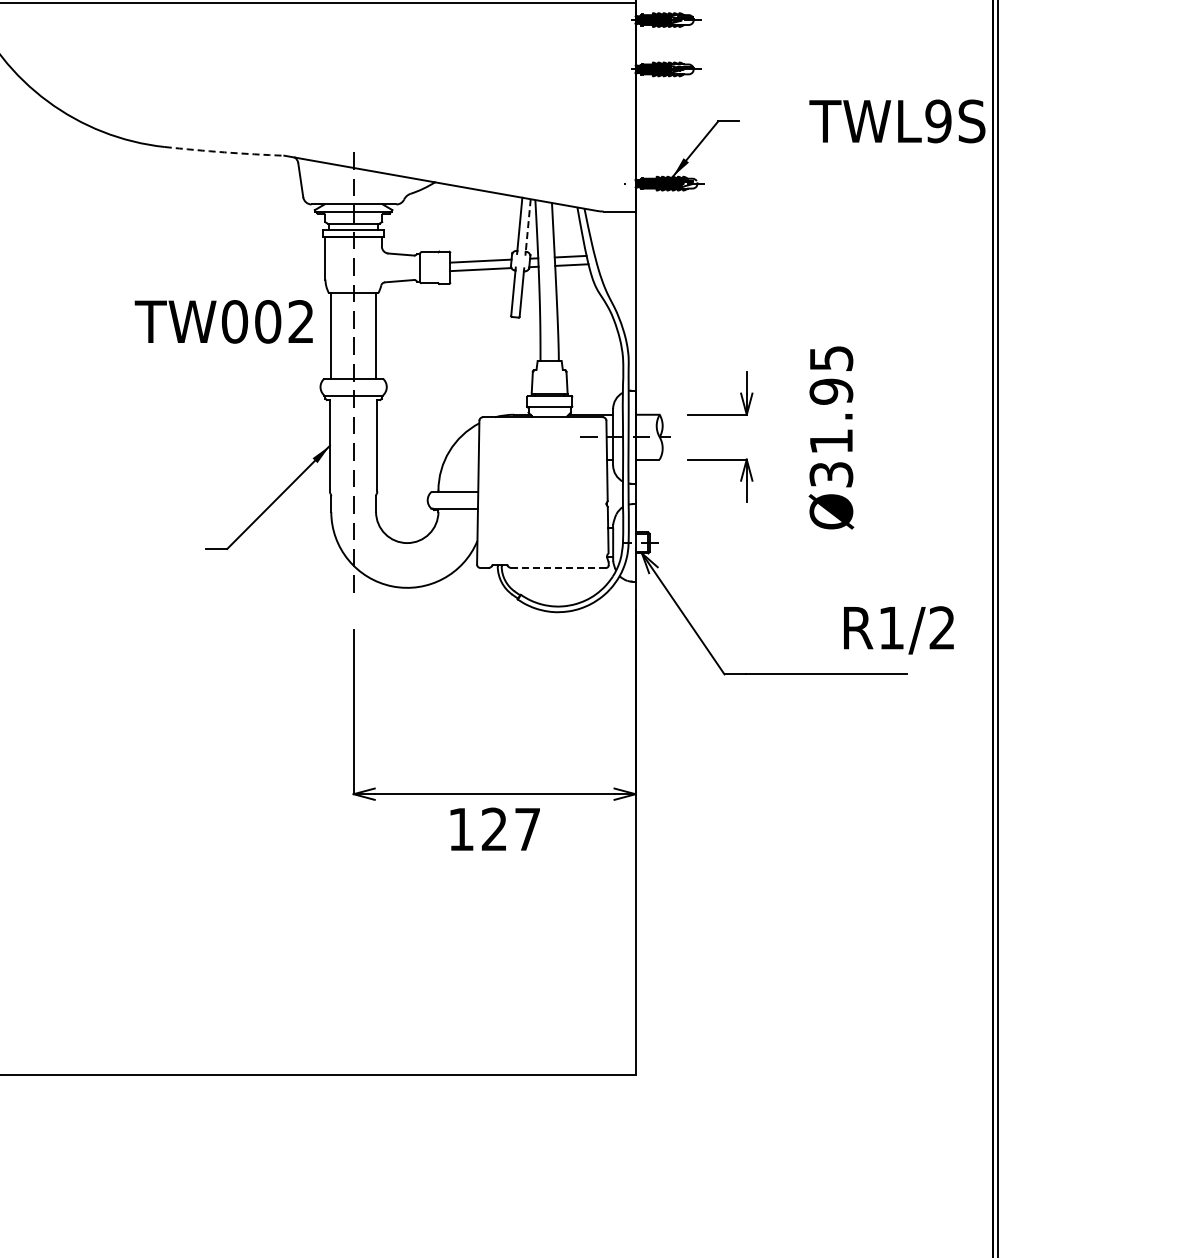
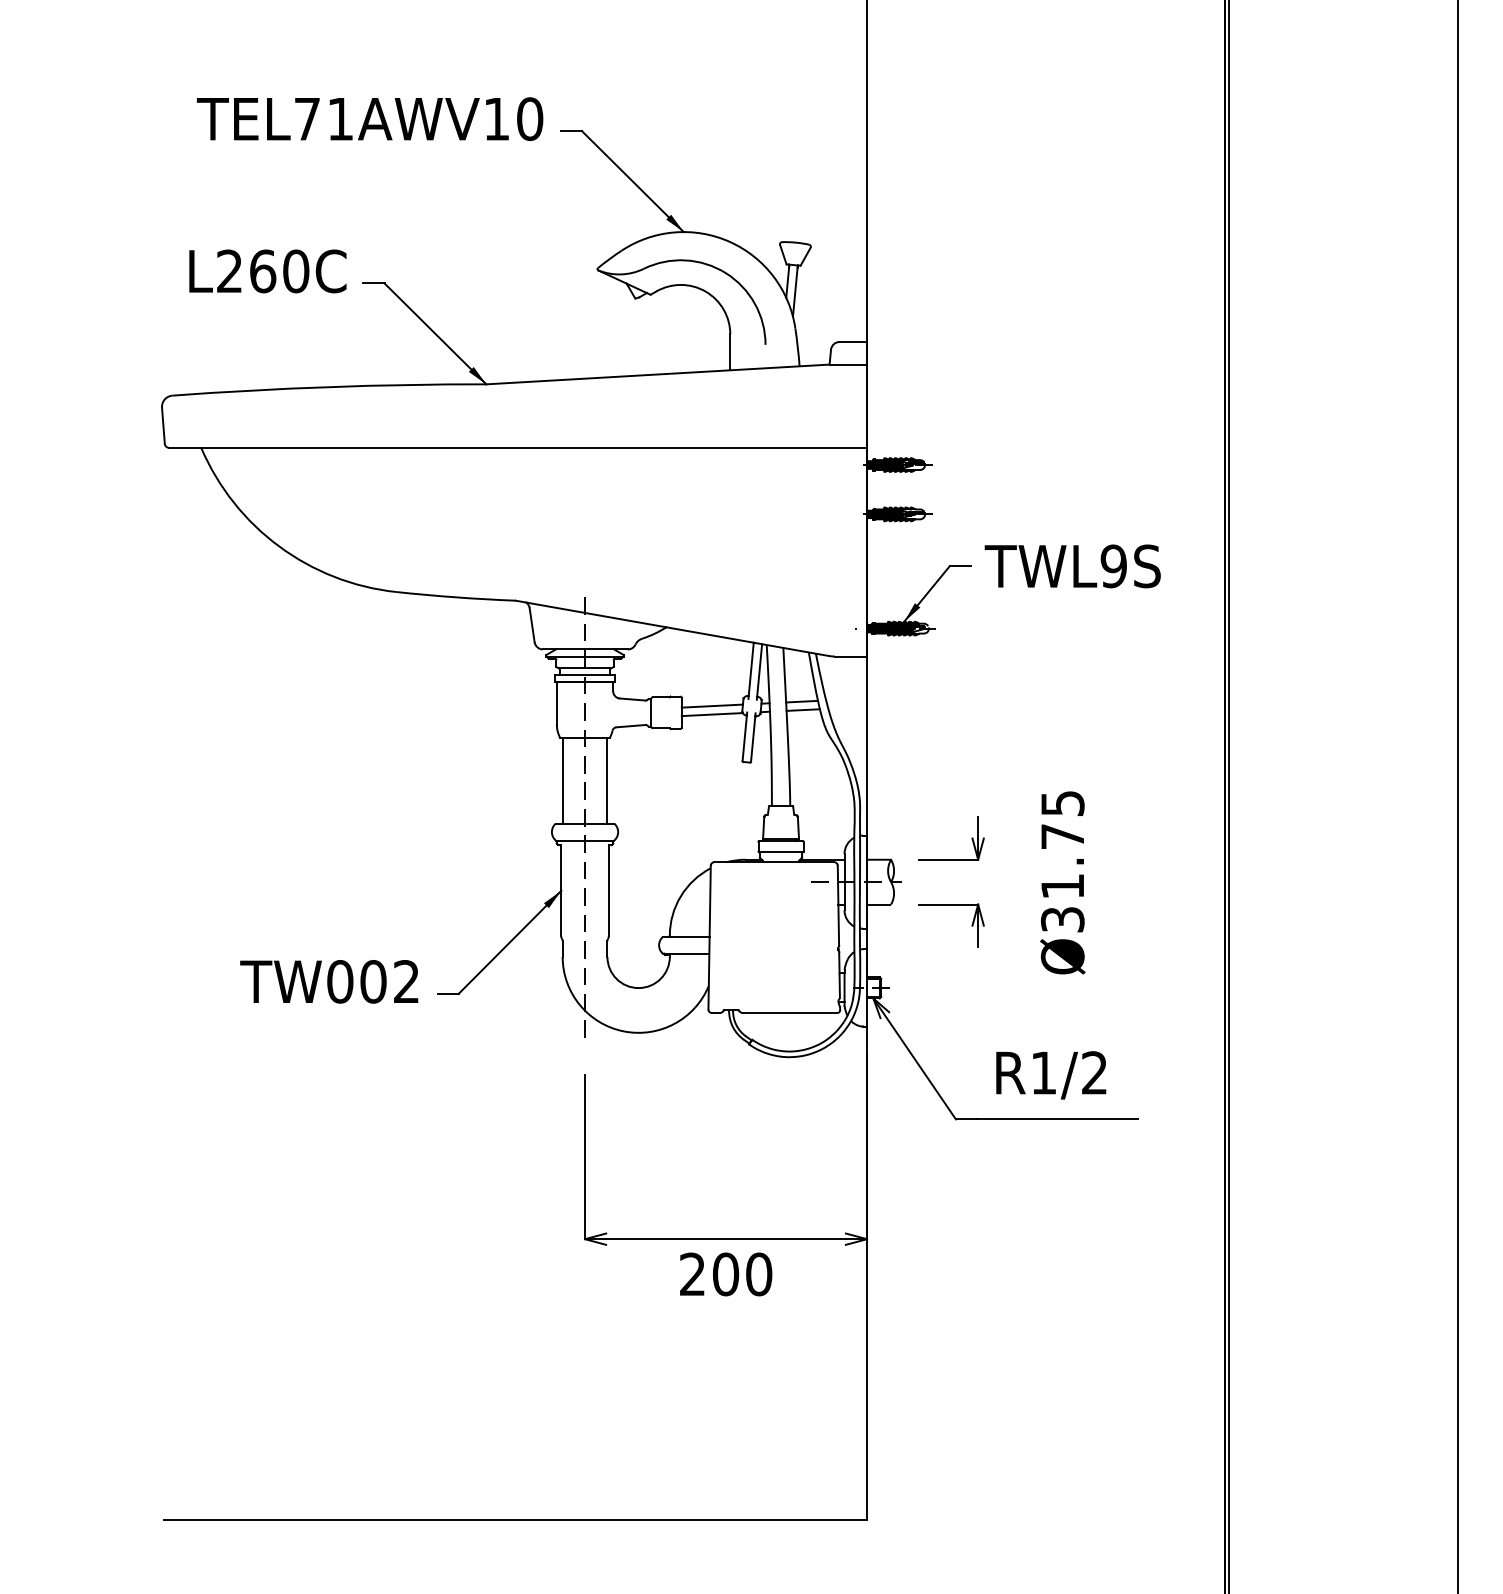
text: (897, 121) -> (1072, 566), moved
arc: (224, 152) -> (455, 597), dashed -> solid
line: (528, 226) -> (759, 671), dashed -> solid
text: (224, 321) -> (329, 981), moved
text: (831, 391) -> (1062, 836), Ø31.95 -> Ø31.75
line: (558, 568) -> (789, 1013), dashed -> solid
text: (899, 630) -> (1051, 1075), moved
text: (495, 829) -> (726, 1274), 127 -> 200

